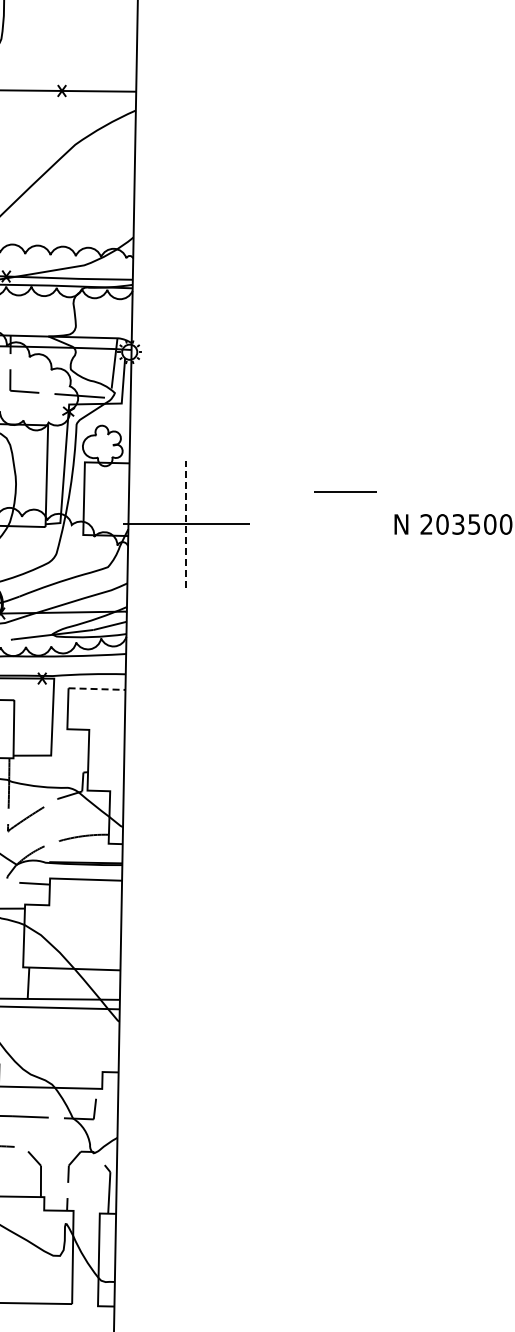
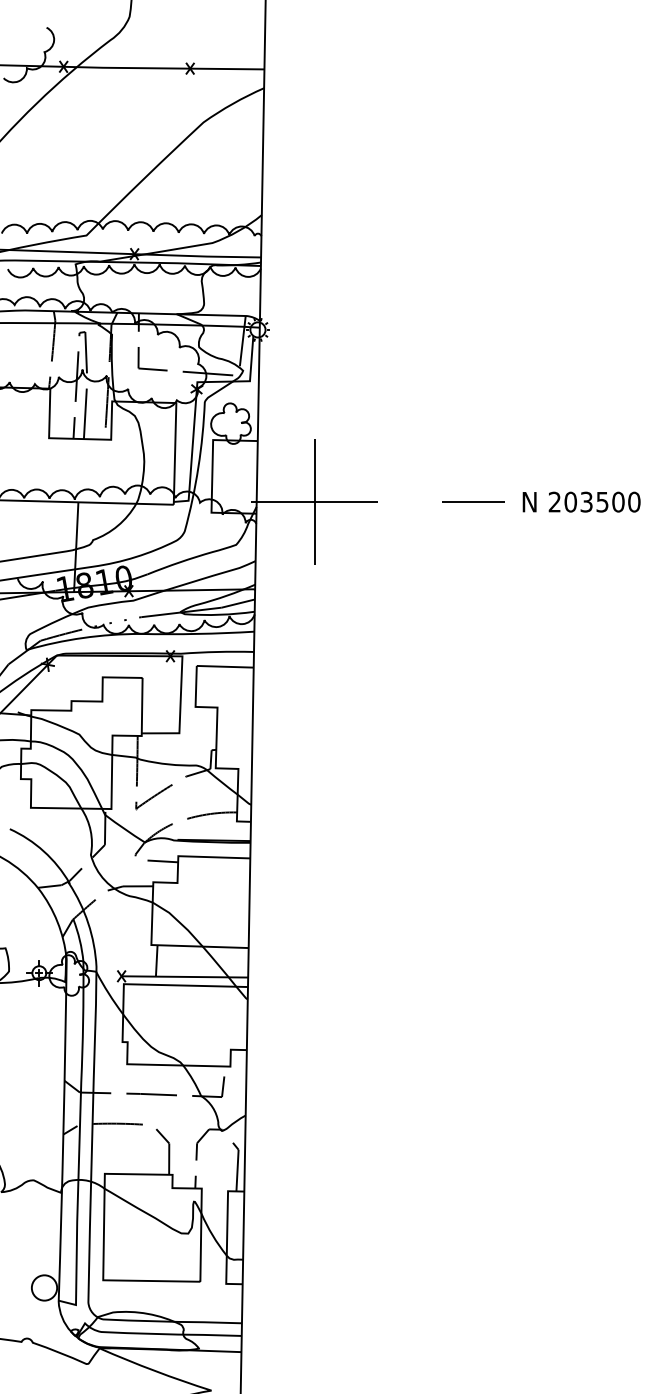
line: (345, 491) -> (473, 501), moved
line: (186, 523) -> (314, 501), dashed -> solid
line: (97, 688) -> (225, 666), dashed -> solid

